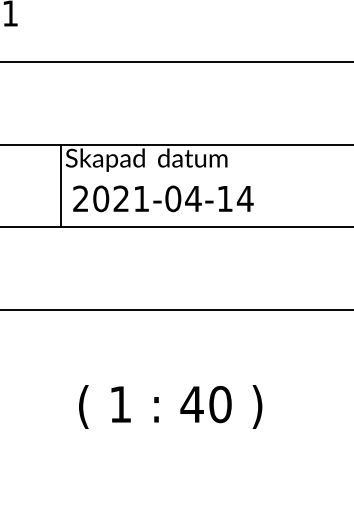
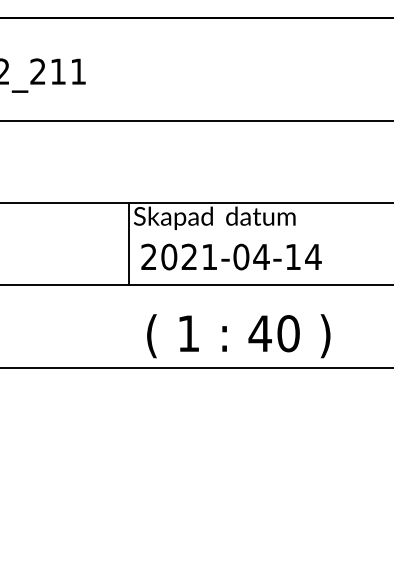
text: (170, 407) -> (238, 336), moved

